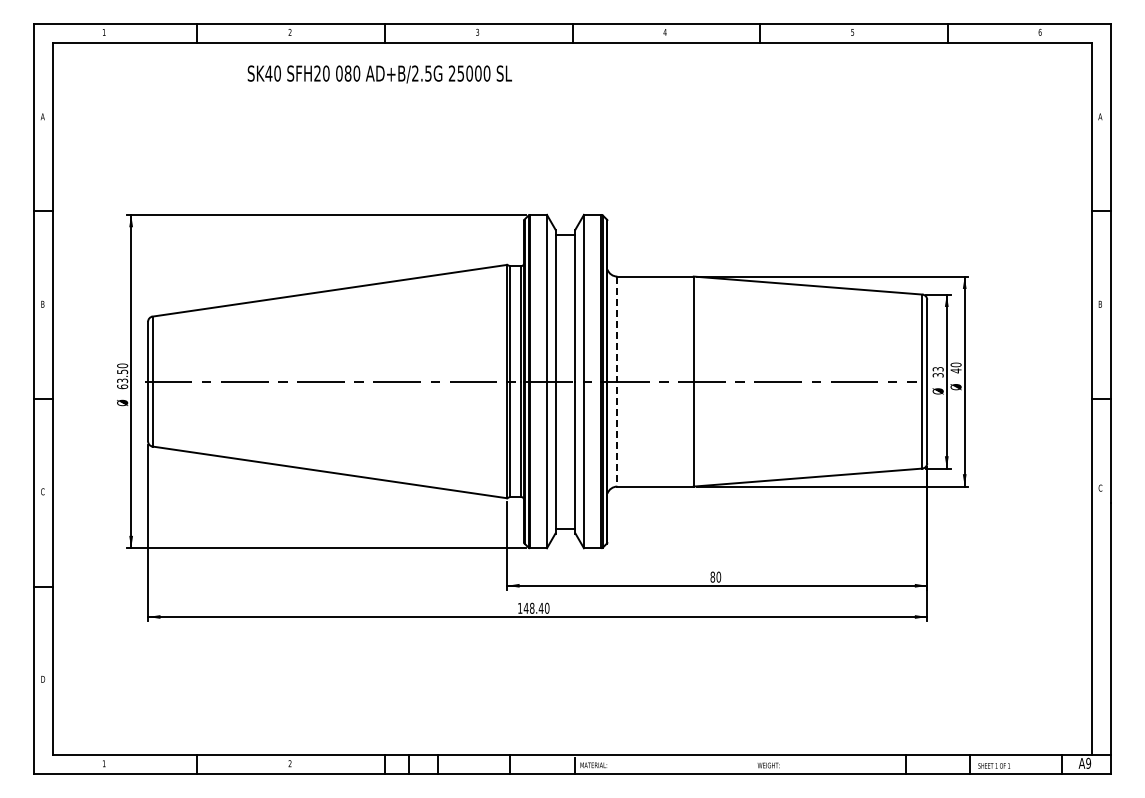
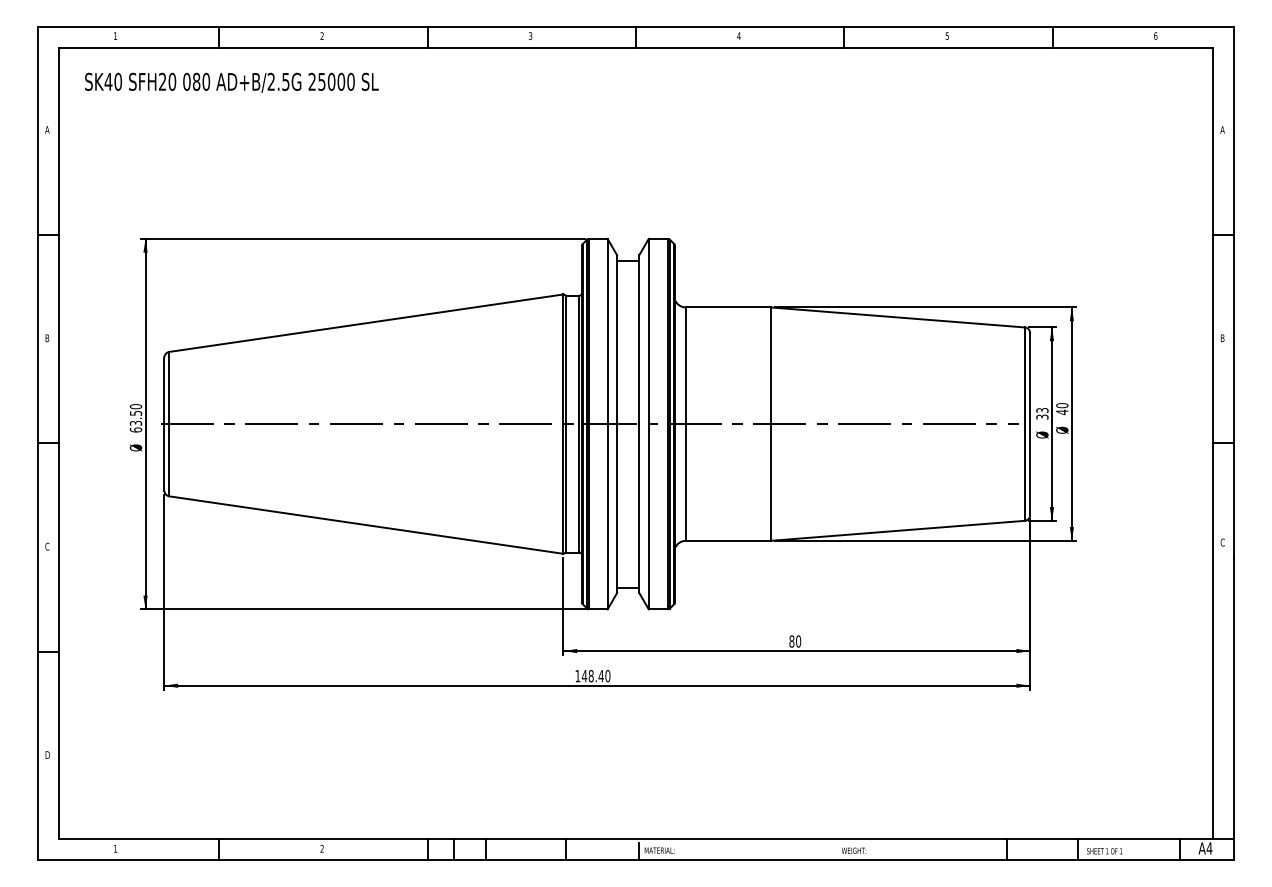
text: (379, 74) -> (231, 82), moved
line: (617, 382) -> (686, 425), dashed -> solid
text: (1088, 762) -> (1209, 847), A9 -> A4

